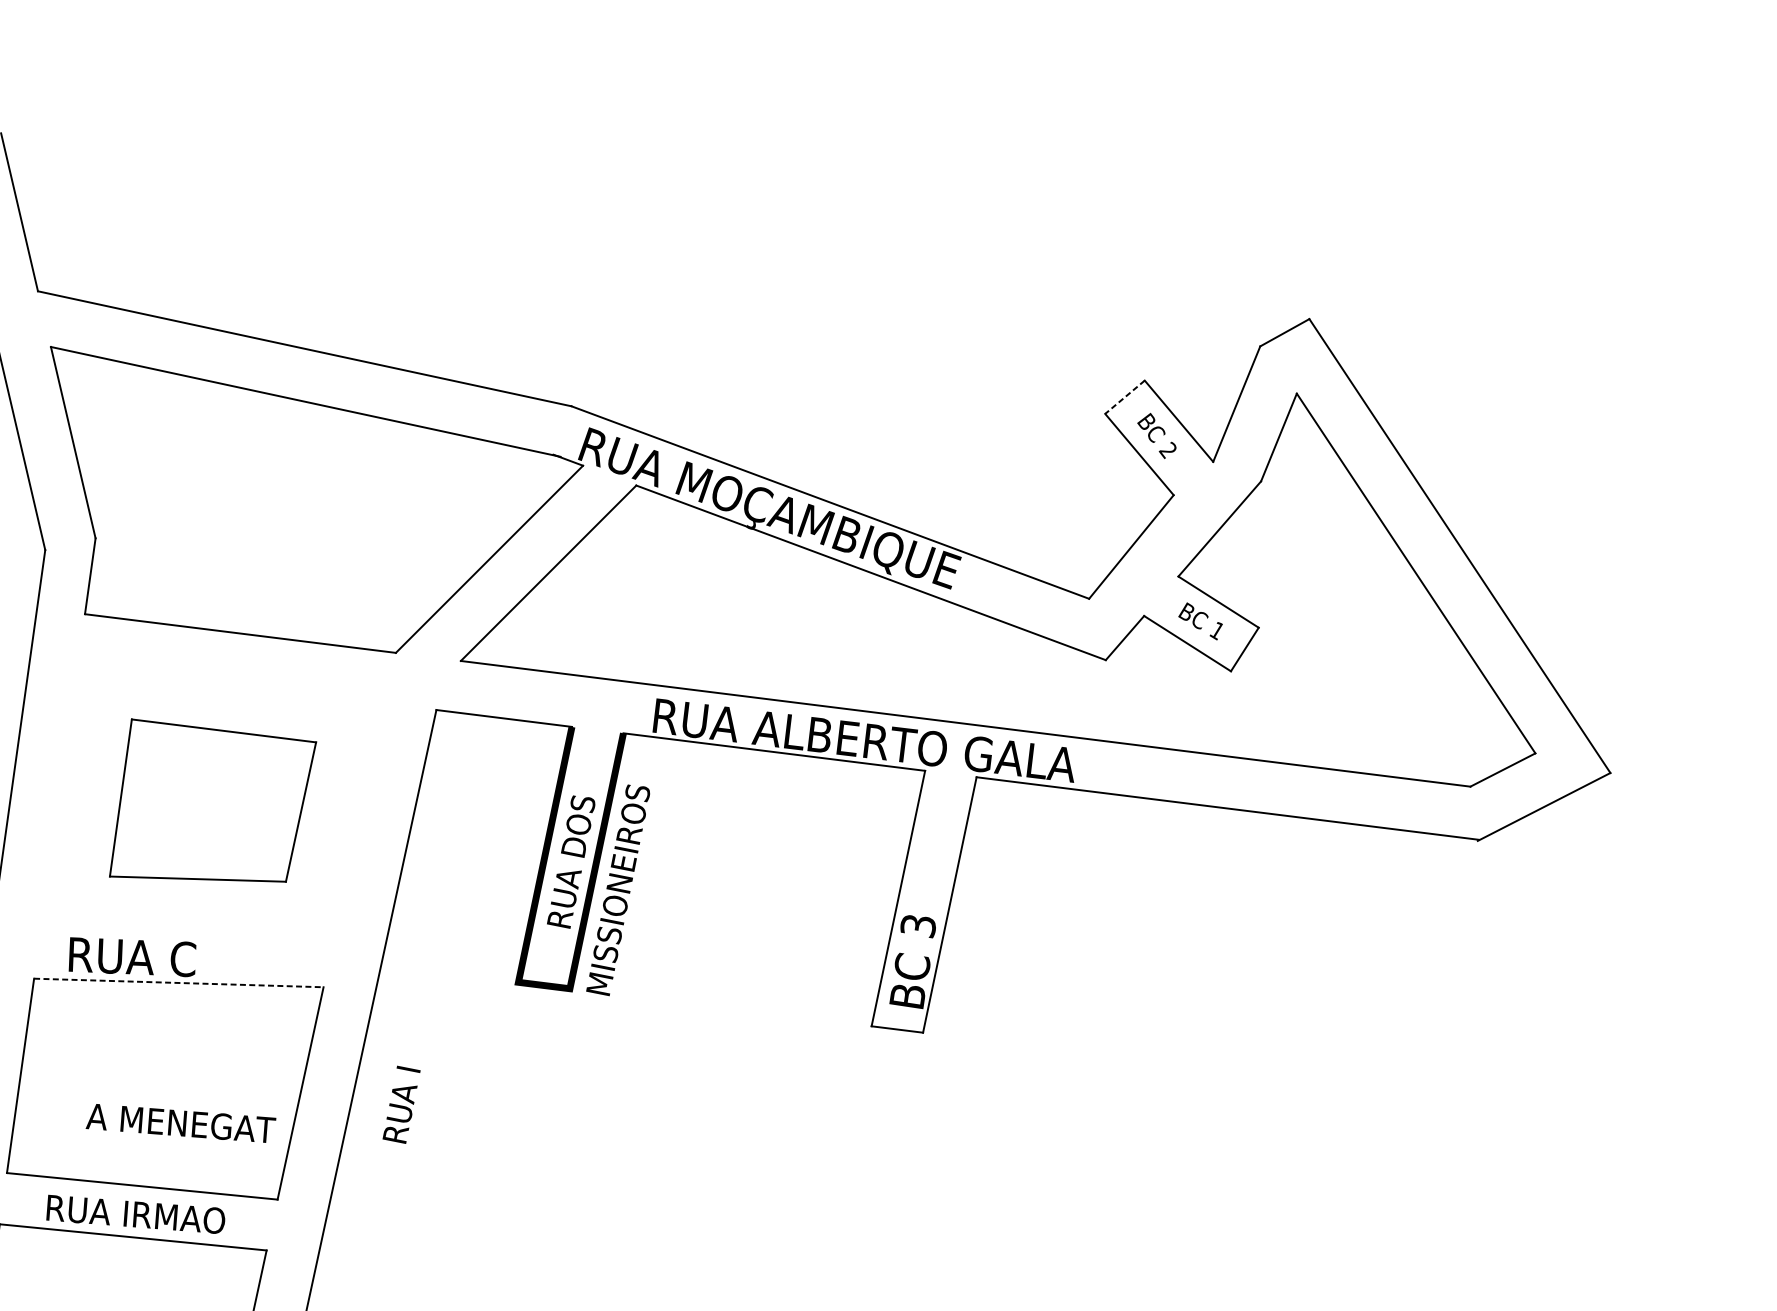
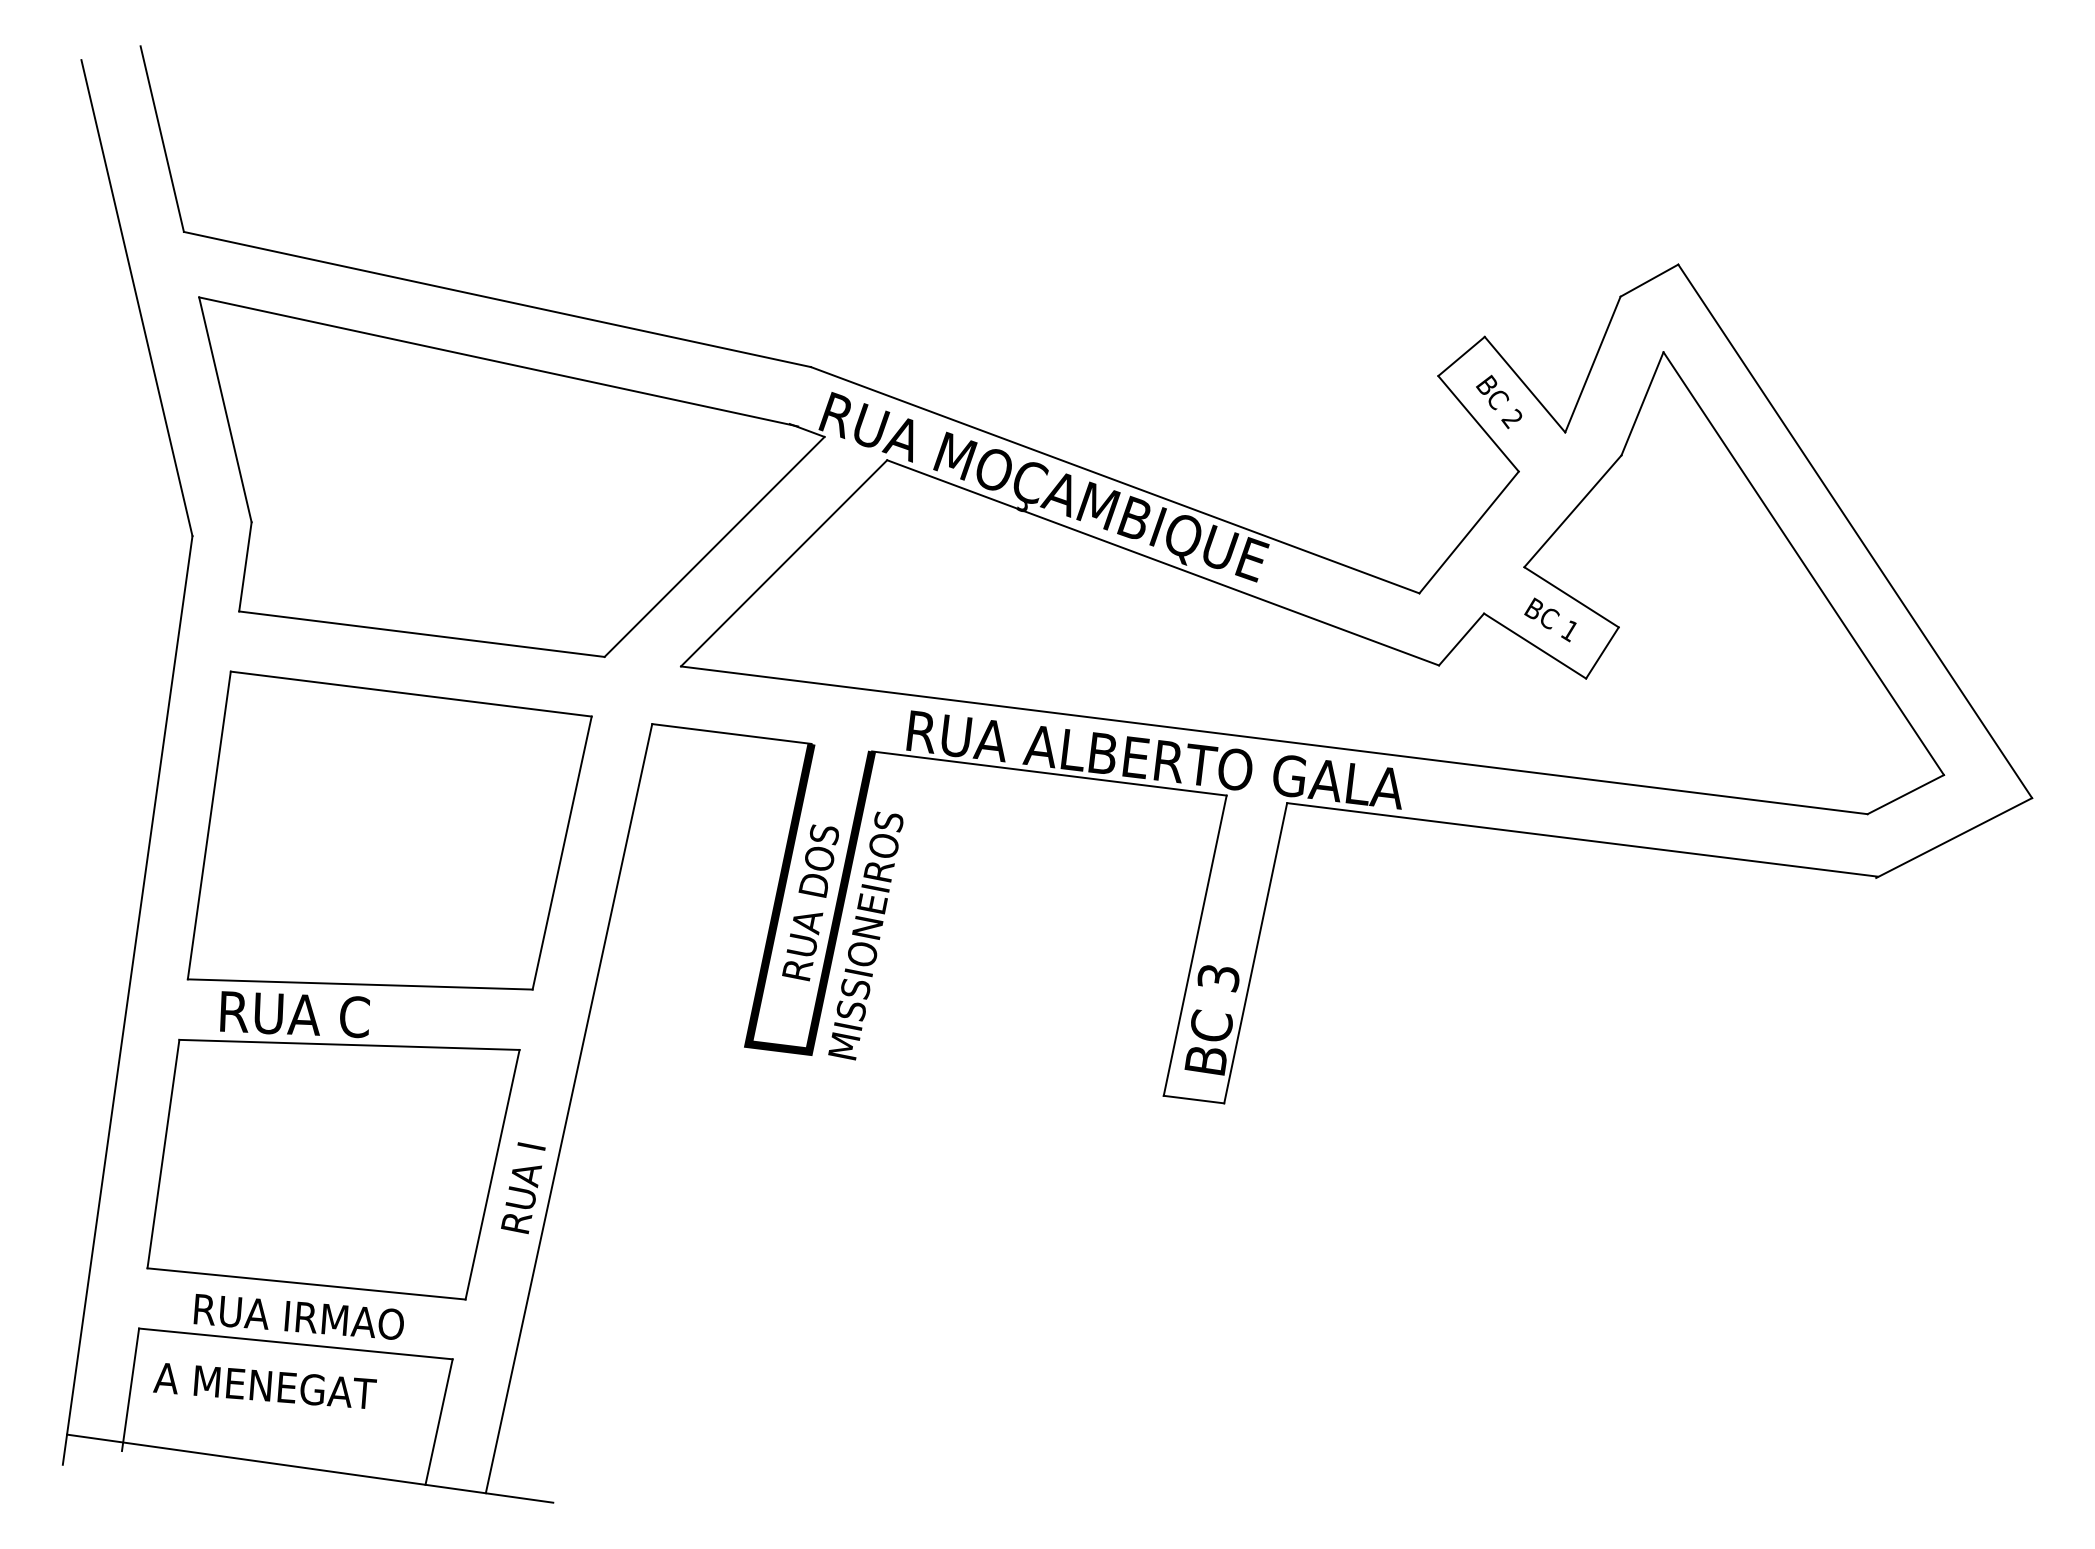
line: (1124, 397) -> (1461, 356), dashed -> solid
part: (212, 800) -> (389, 830), size x1.67
line: (178, 982) -> (349, 1044), dashed -> solid
text: (401, 1105) -> (523, 1188), moved
text: (180, 1123) -> (264, 1385), moved

